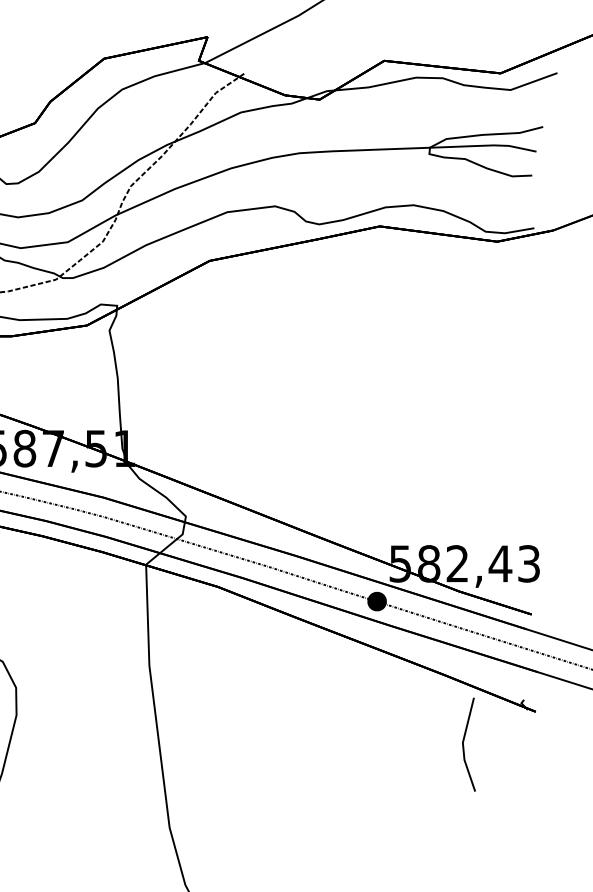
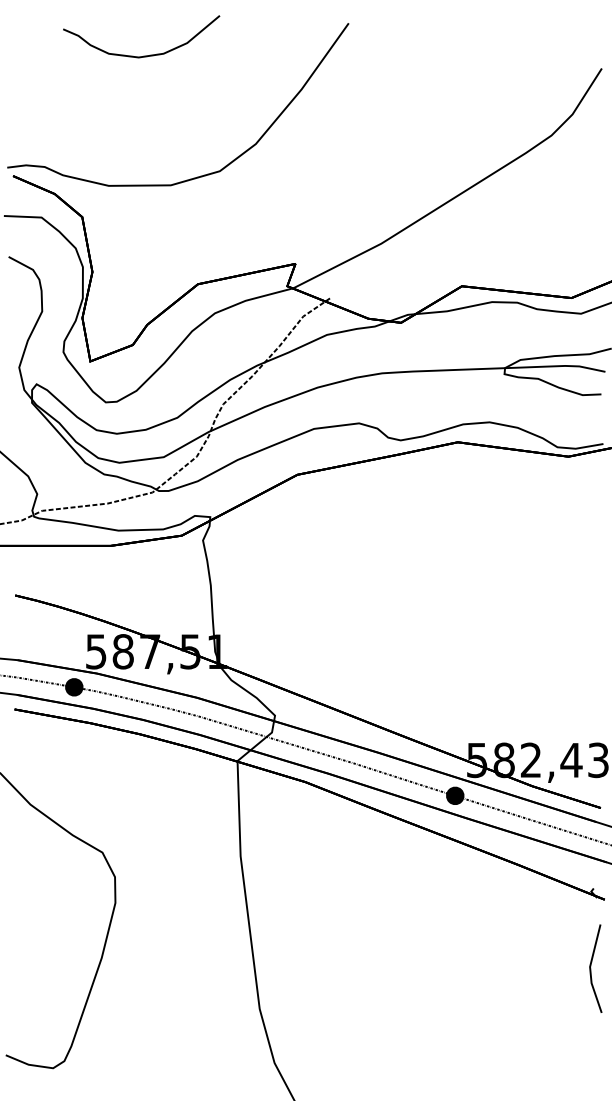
line: (464, 744) -> (591, 968), moved

